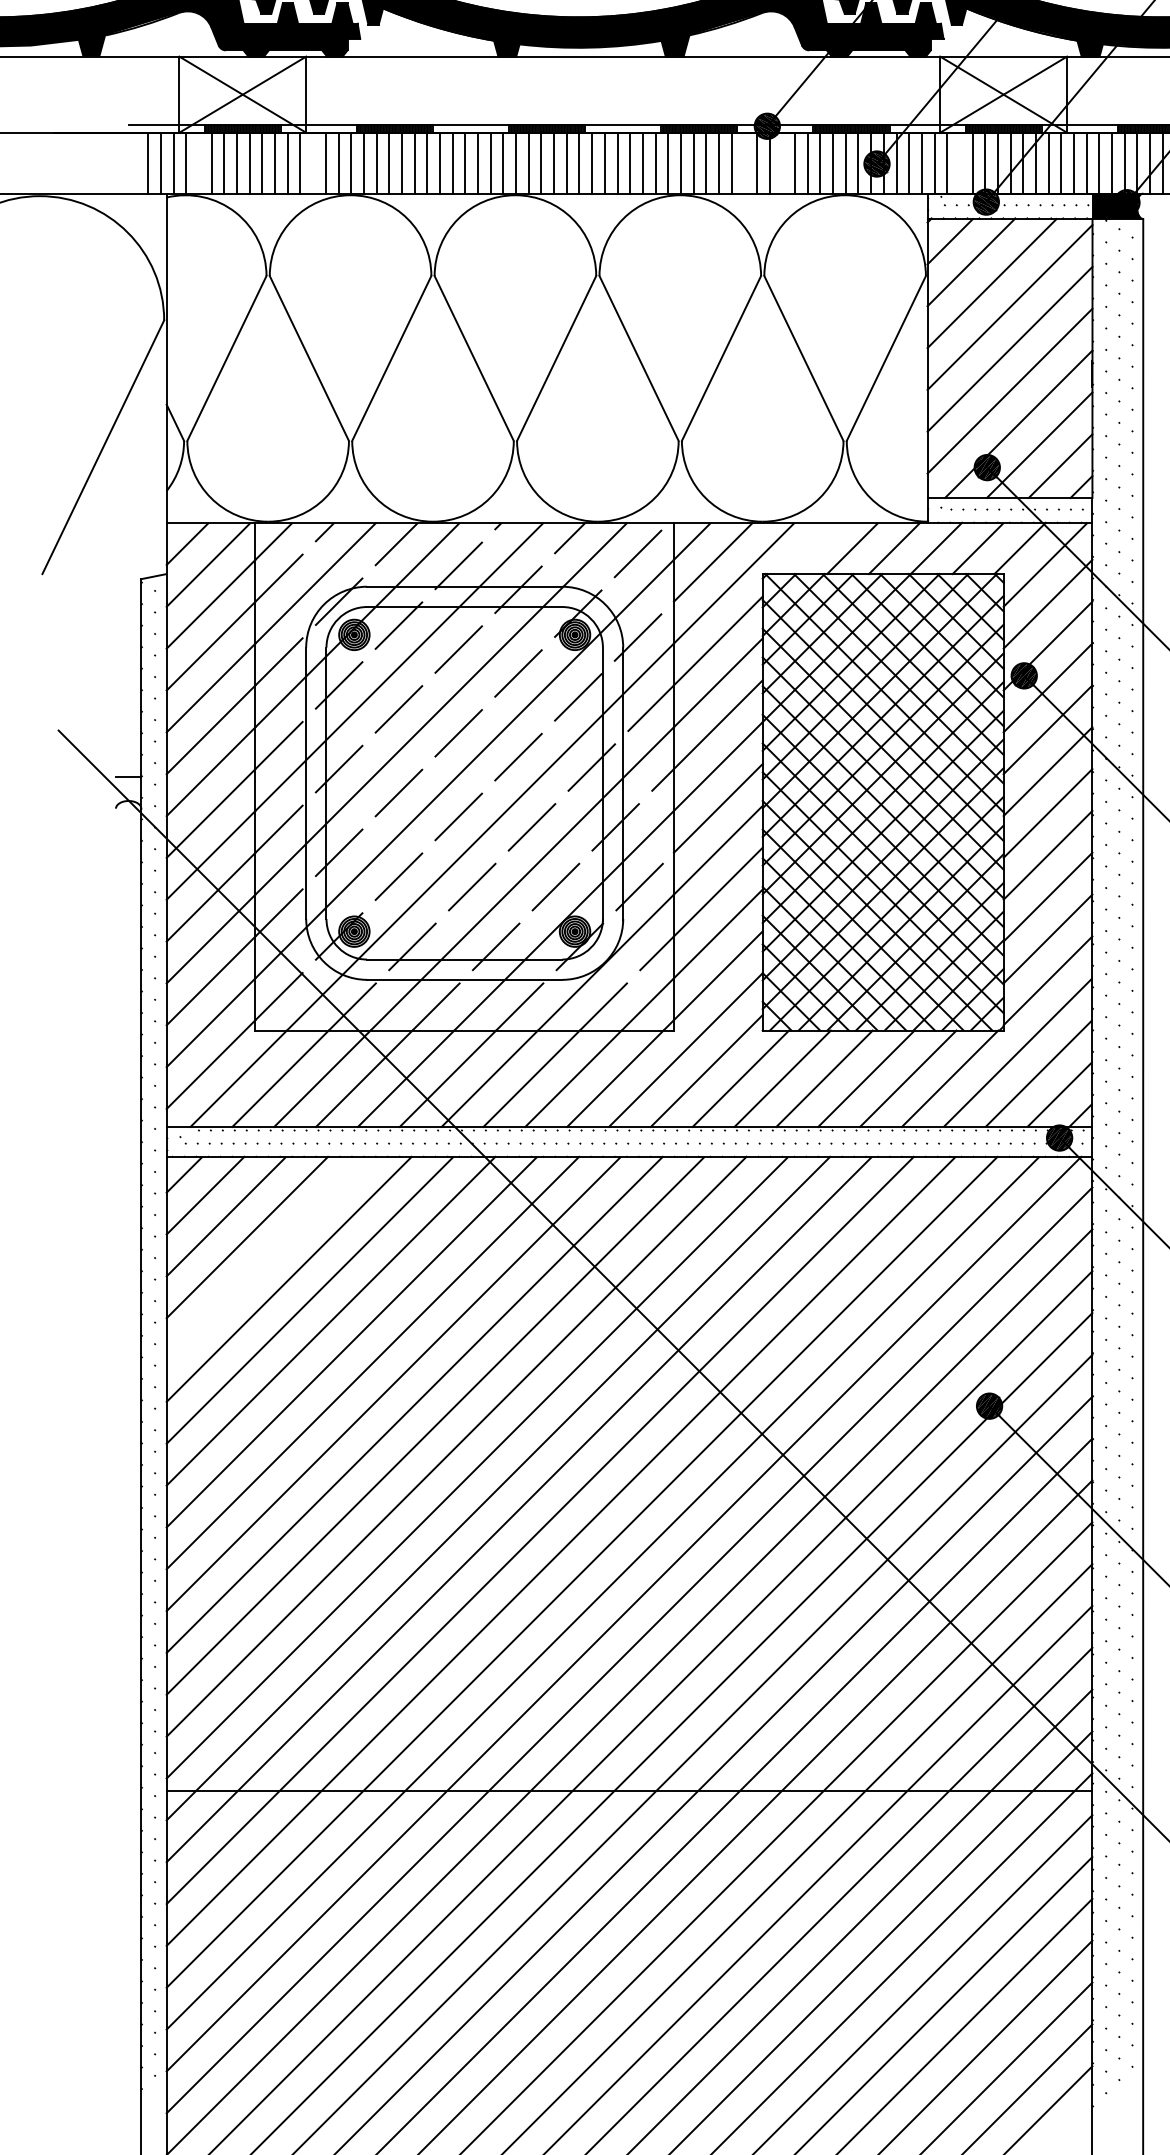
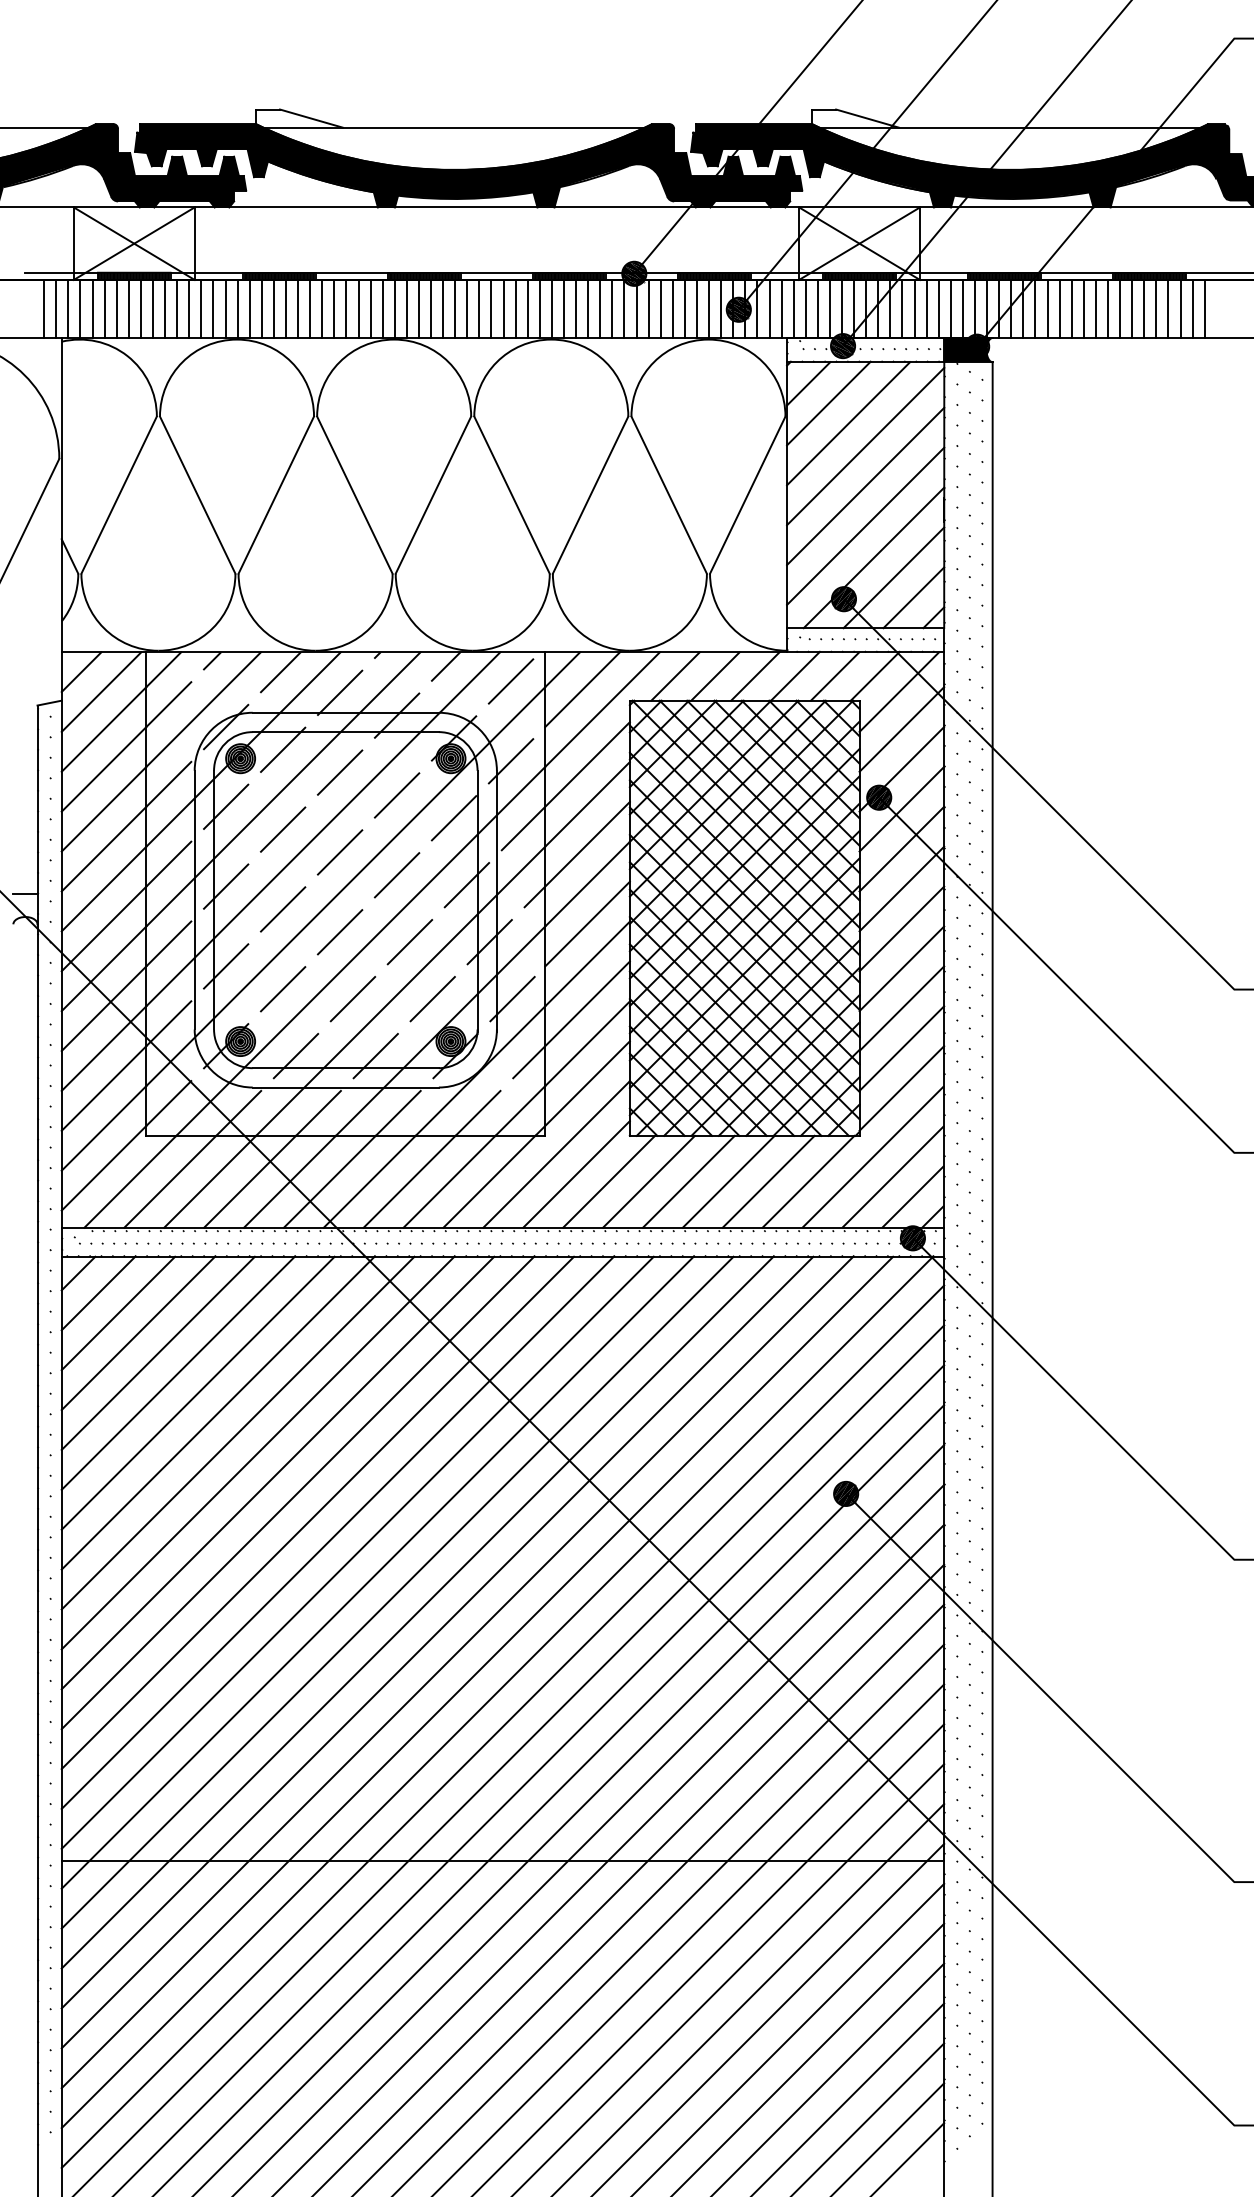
line: (198, 163) -> (92, 309), added
line: (313, 163) -> (201, 309), added
line: (744, 163) -> (612, 309), added
line: (782, 163) -> (648, 309), added
line: (959, 163) -> (817, 309), added
line: (810, 548) -> (675, 676), added
line: (267, 1257) -> (157, 1352), added

